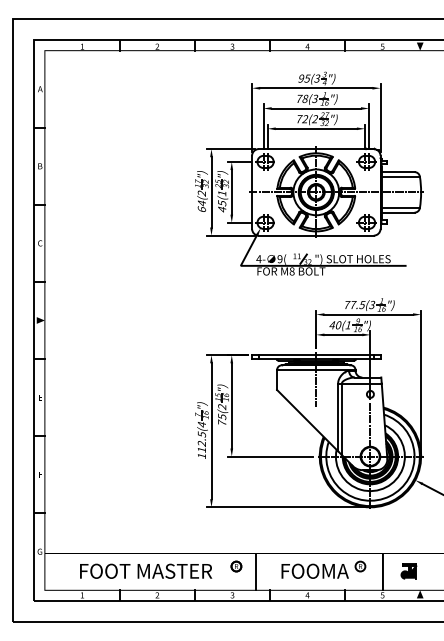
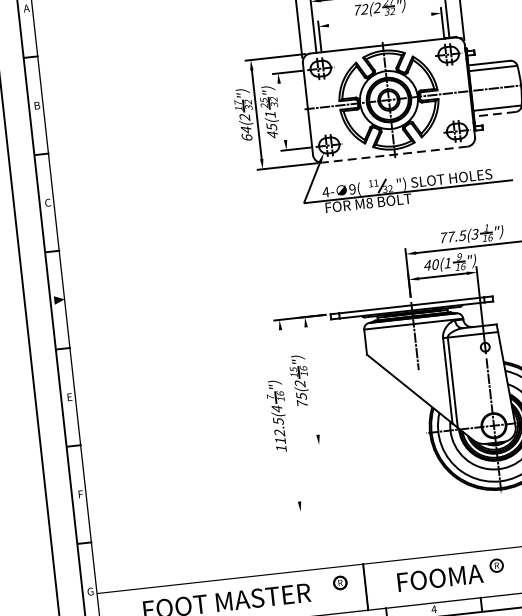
line: (315, 128) -> (379, 19), removed
line: (231, 192) -> (282, 112), removed
line: (398, 212) -> (495, 114), solid -> dashed
line: (315, 235) -> (393, 154), solid -> dashed
line: (231, 405) -> (311, 380), removed
line: (211, 431) -> (290, 416), removed
line: (269, 456) -> (366, 439), removed
line: (286, 507) -> (395, 501), removed

